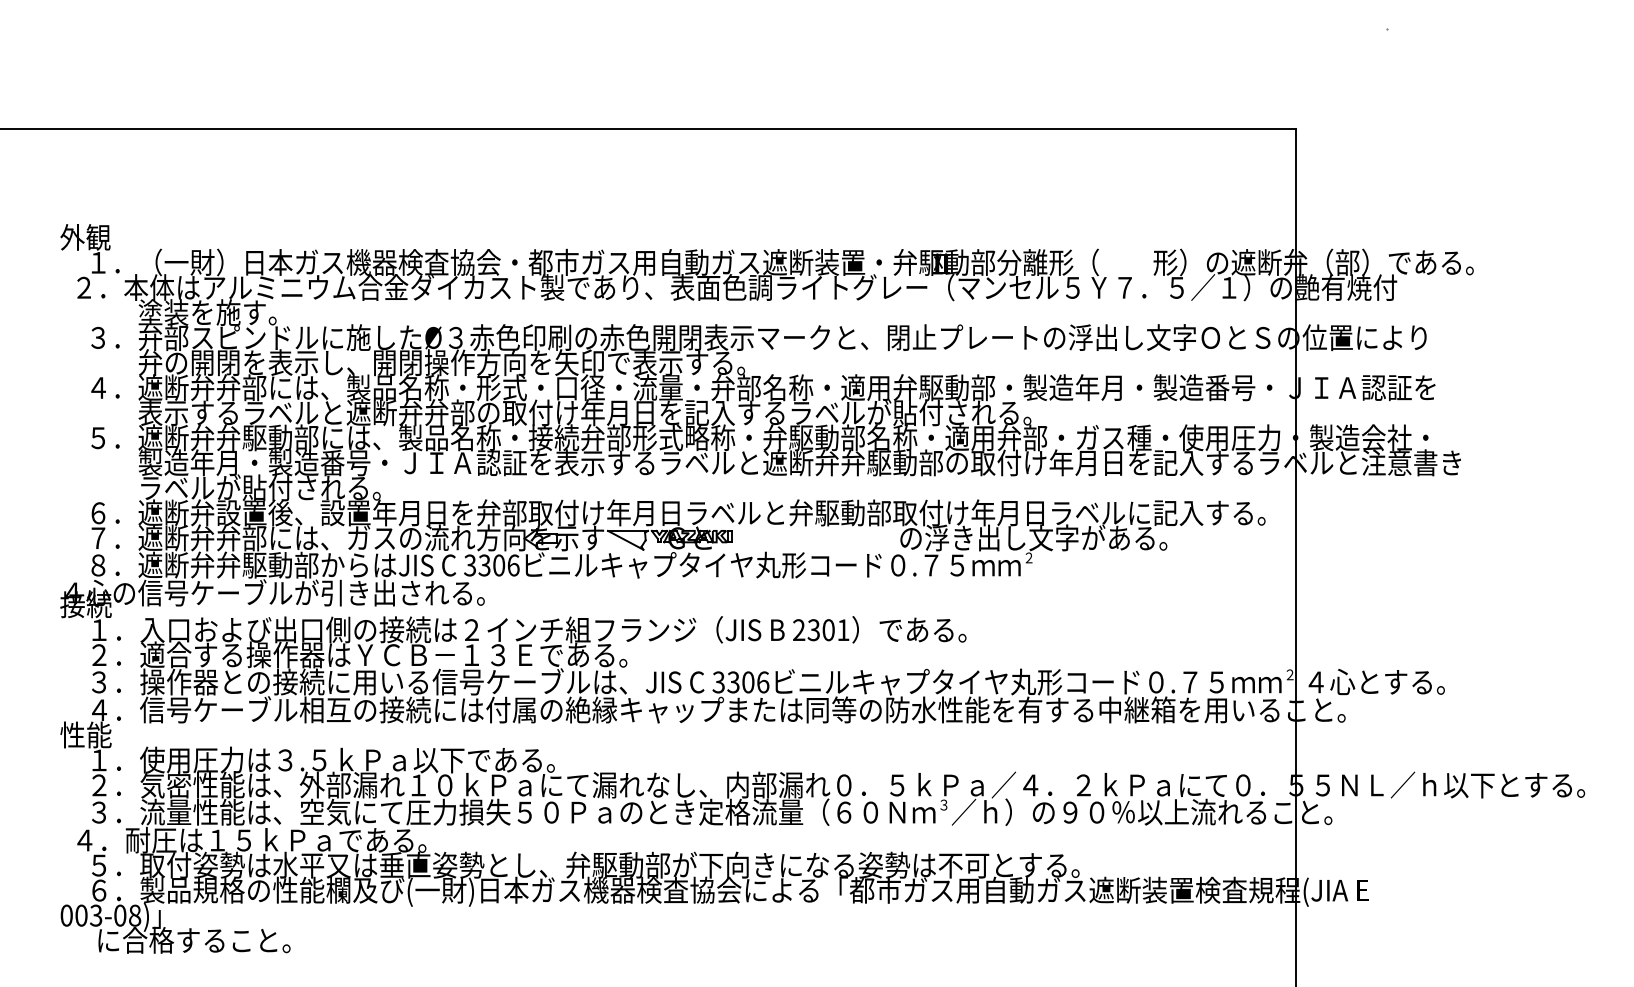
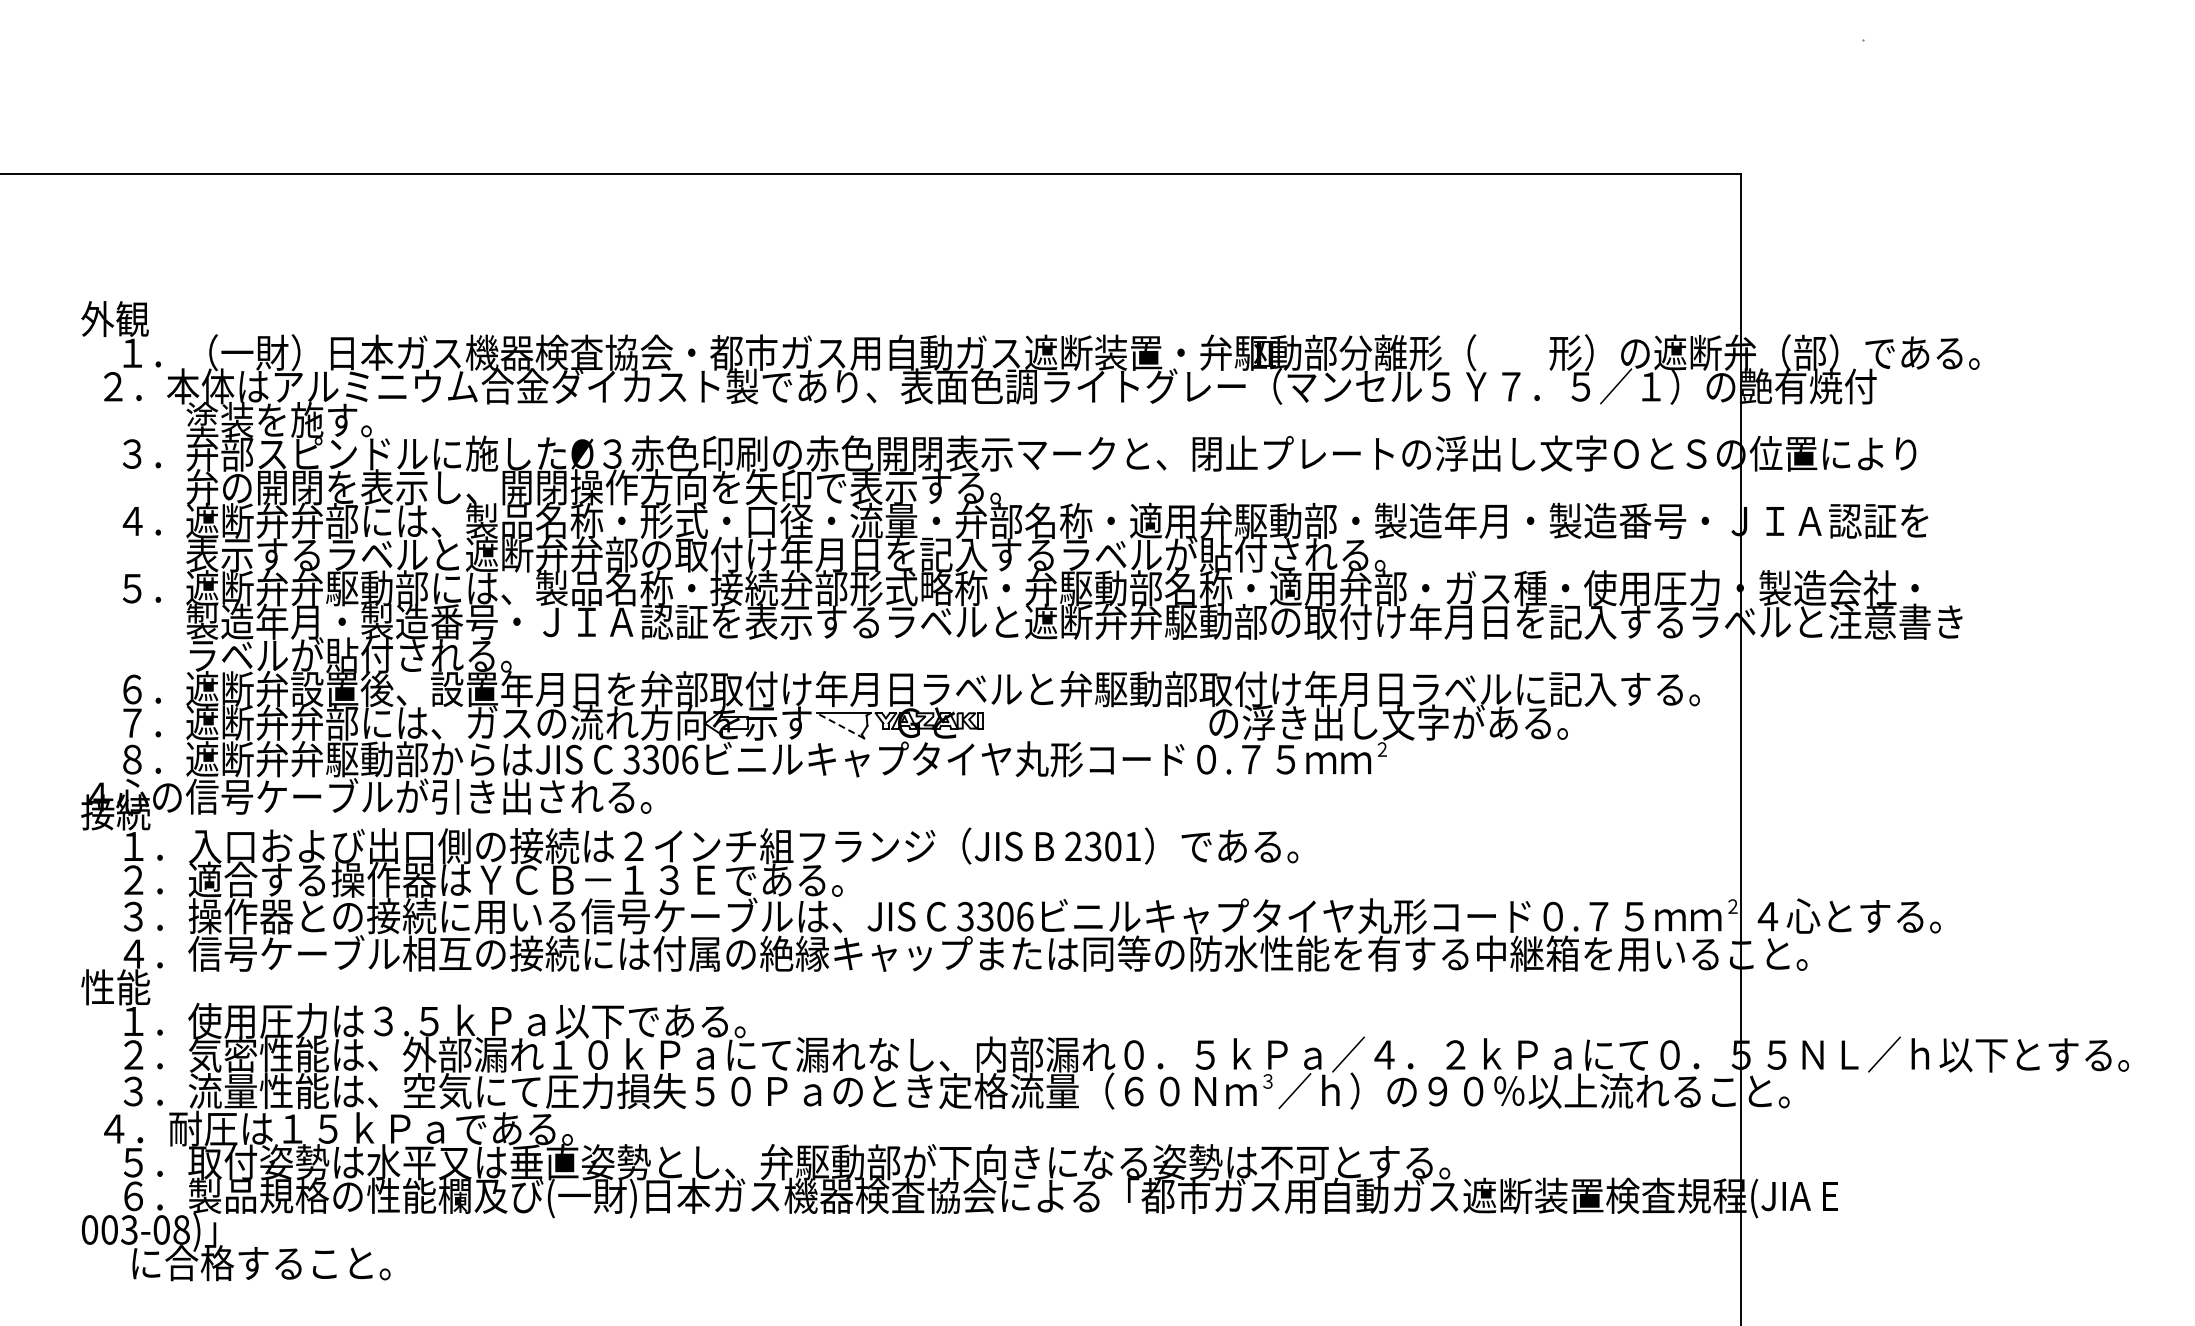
line: (625, 540) -> (840, 725), solid -> dashed

